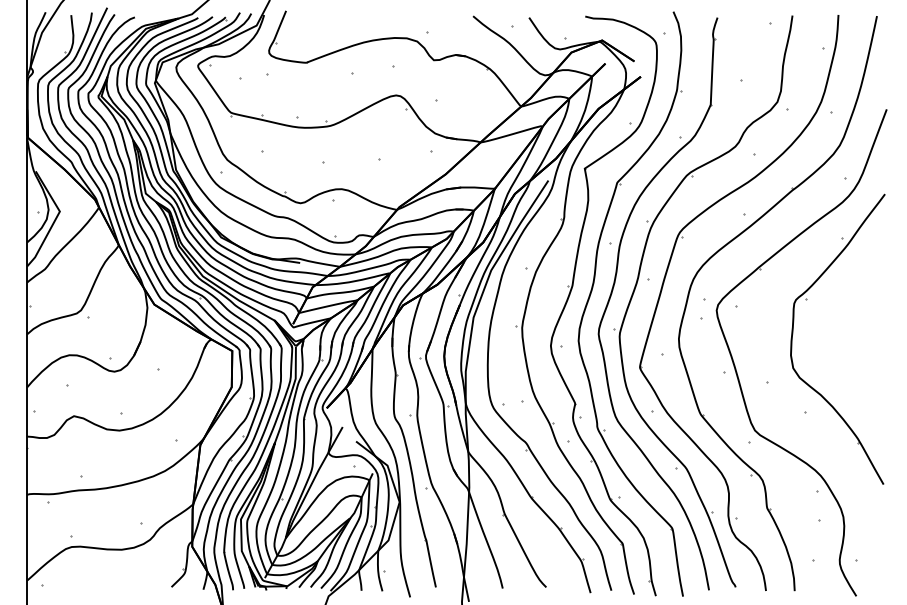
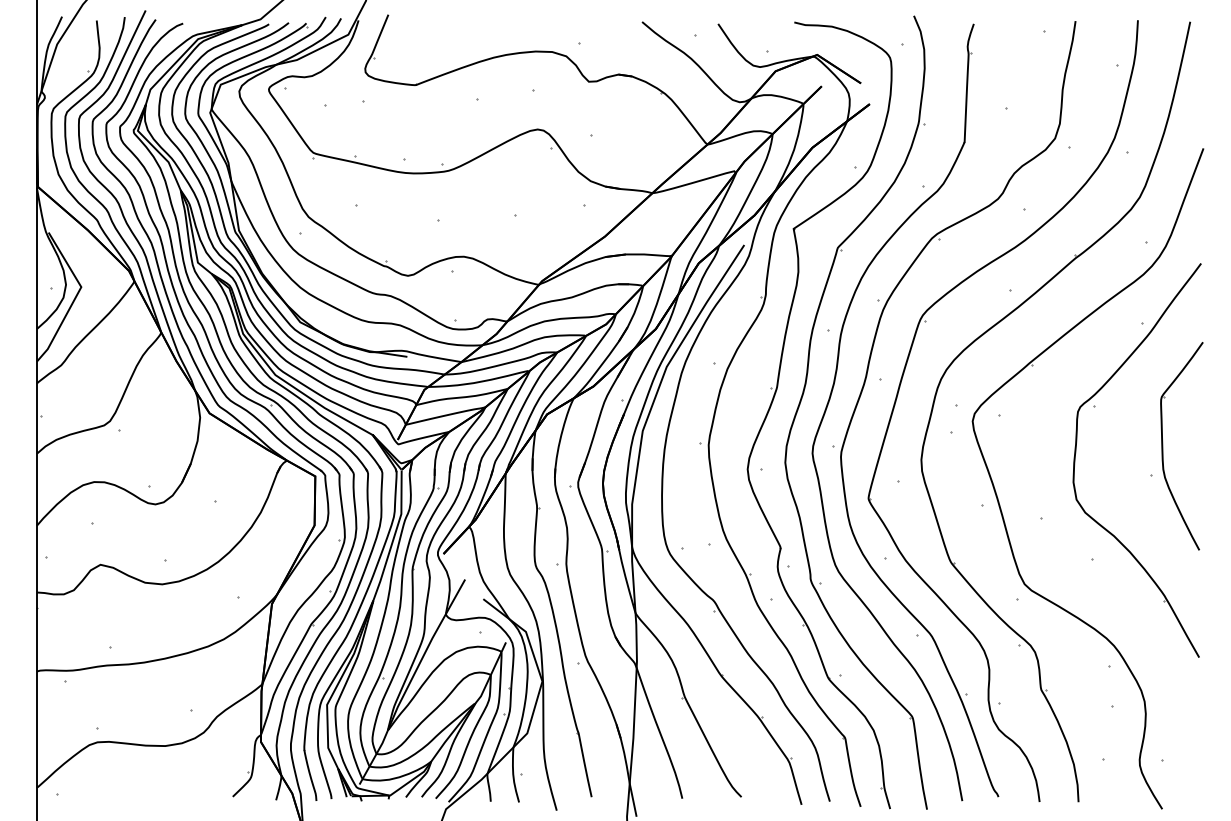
part: (857, 328) -> (1163, 445), added

